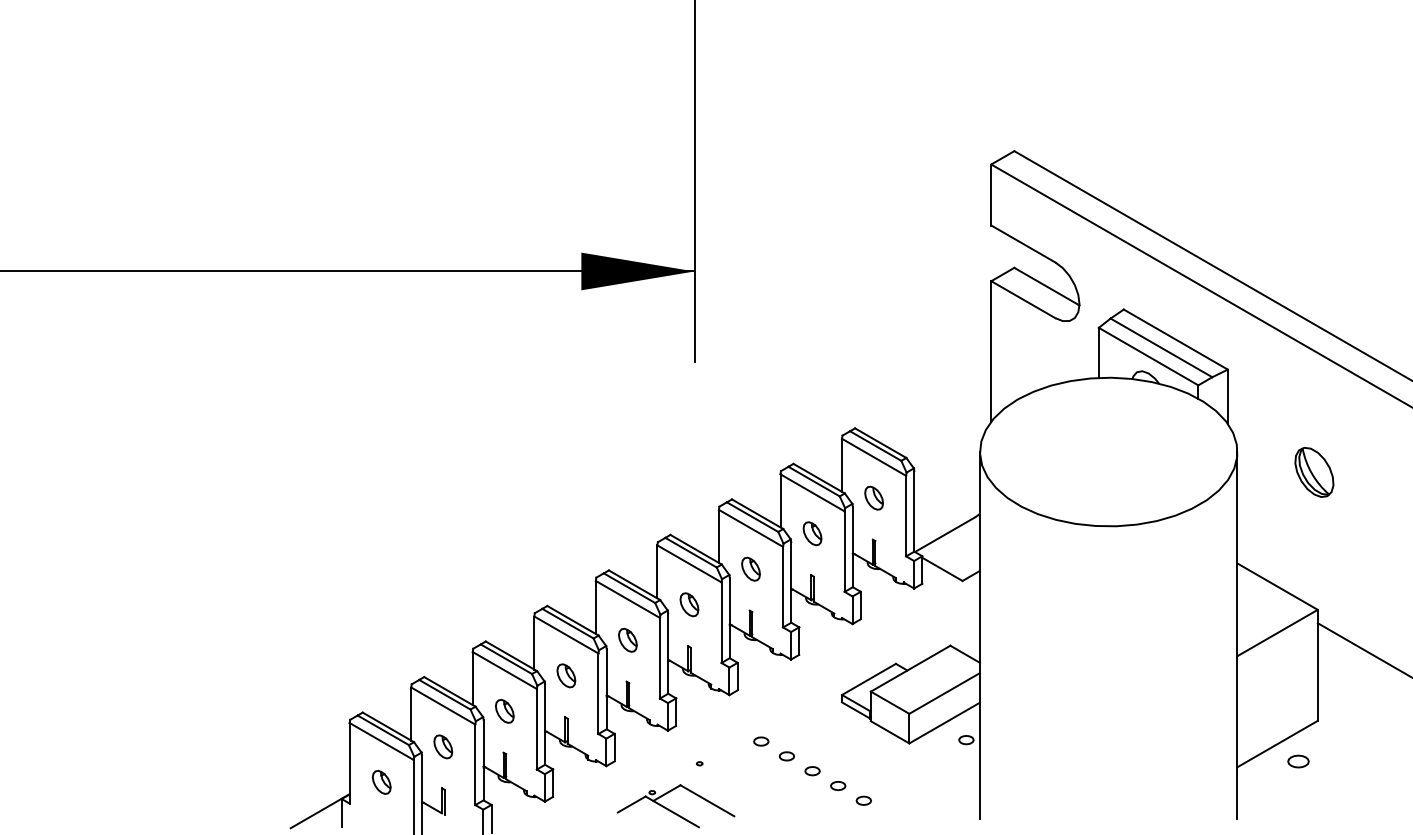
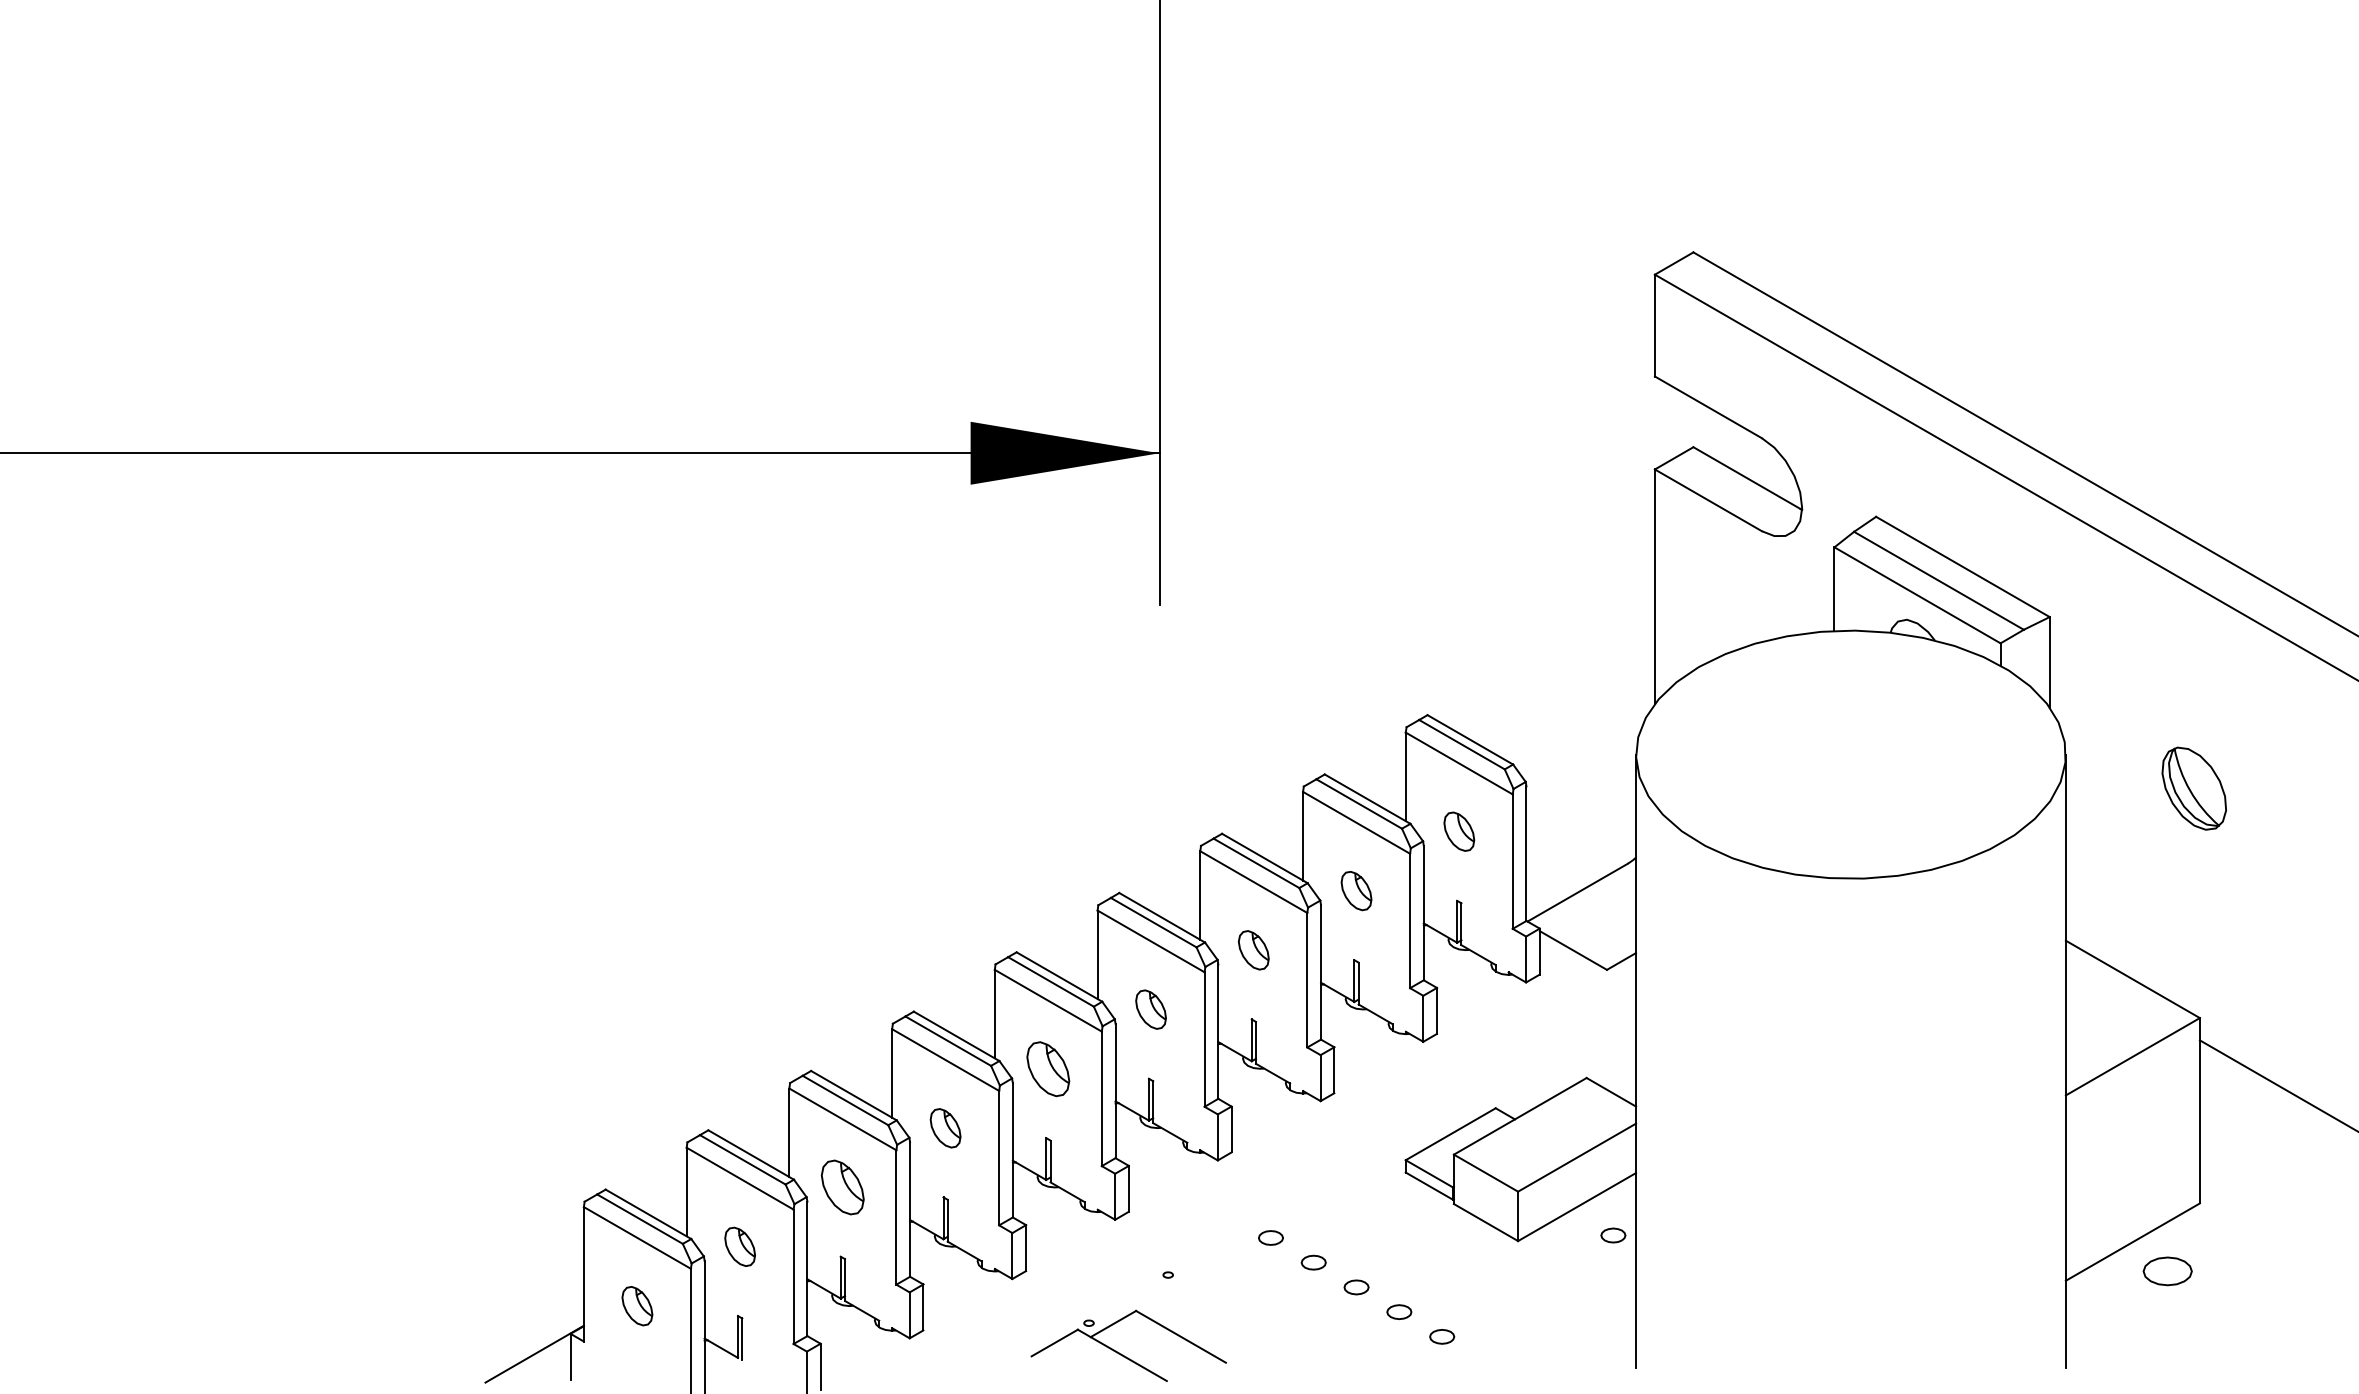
part: (627, 639) -> (1047, 1067), size x1.4
part: (504, 711) -> (842, 1187), size x1.4
part: (1298, 761) -> (2167, 1271), size x1.4

